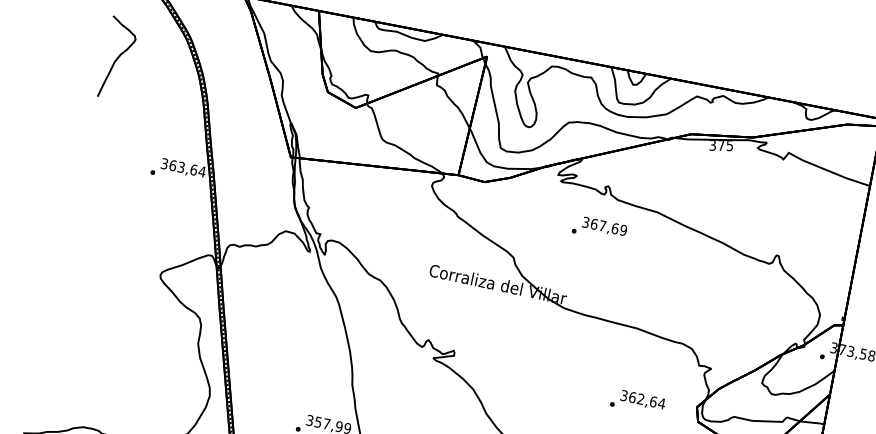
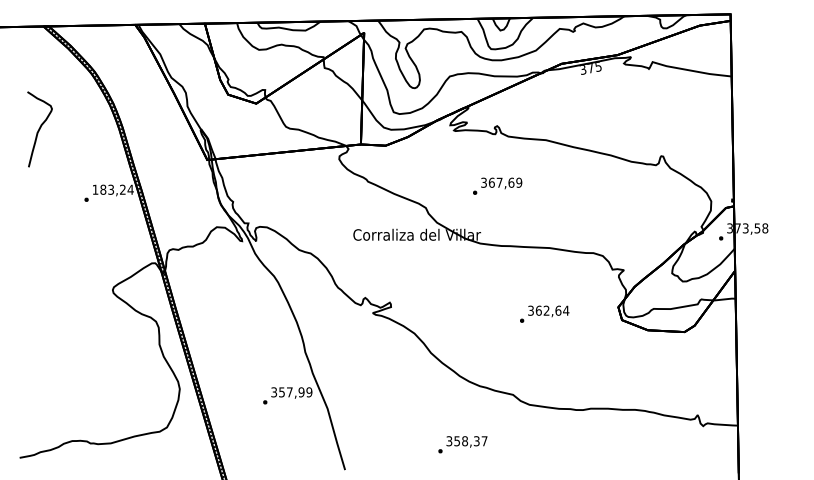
curve: (117, 58) -> (39, 129), moved
text: (178, 166) -> (108, 189), 363,64 -> 183,24
text: (599, 228) -> (497, 185), moved
text: (637, 401) -> (544, 313), moved

